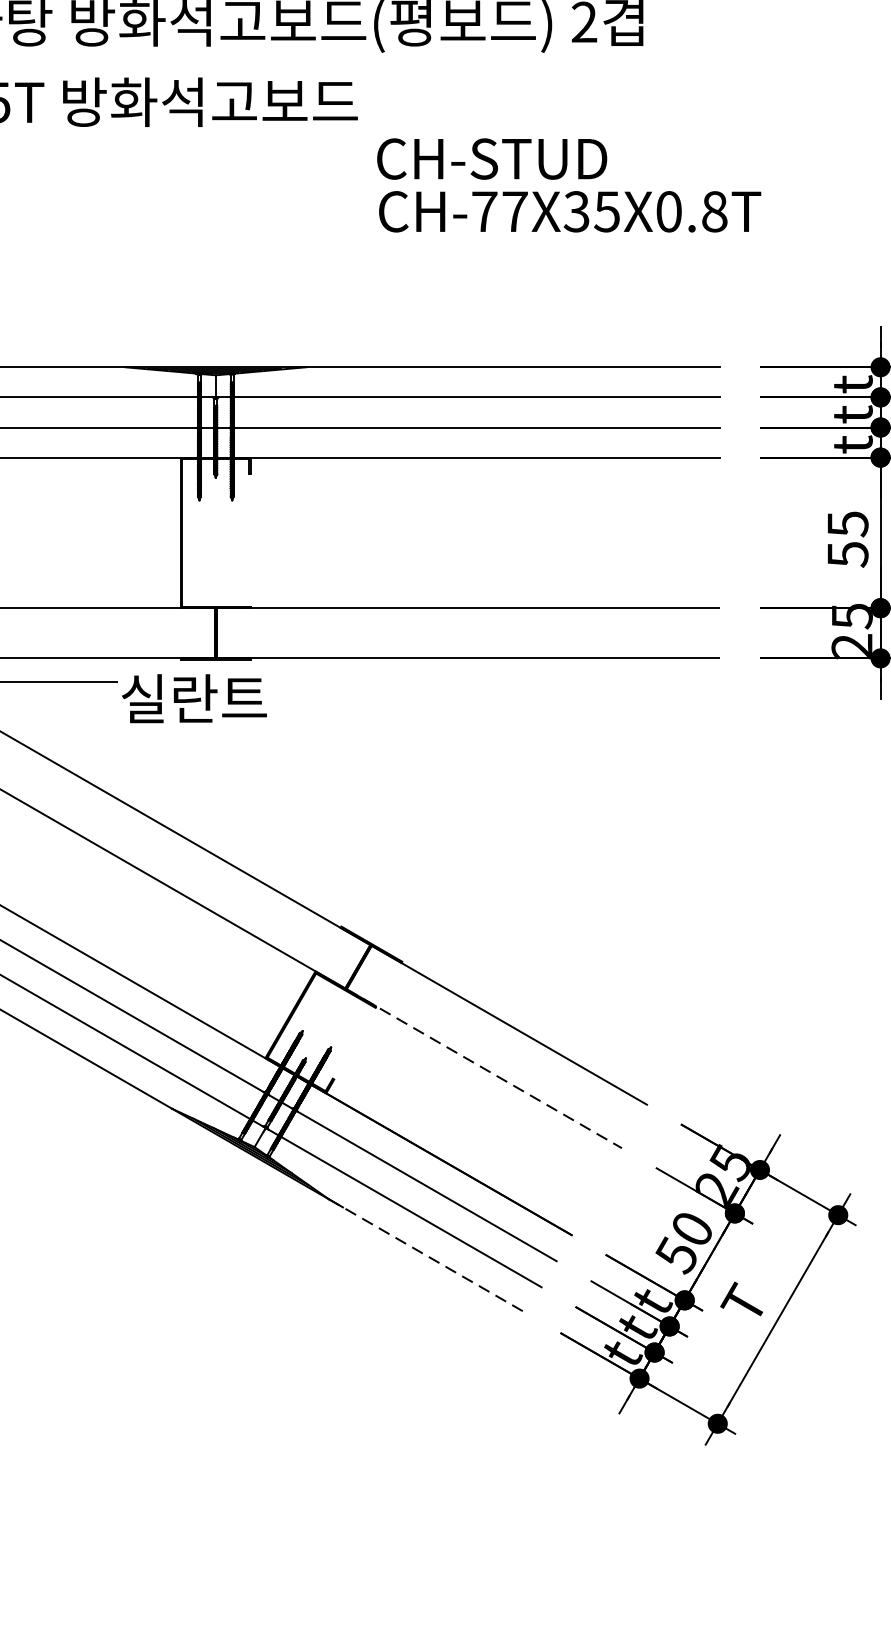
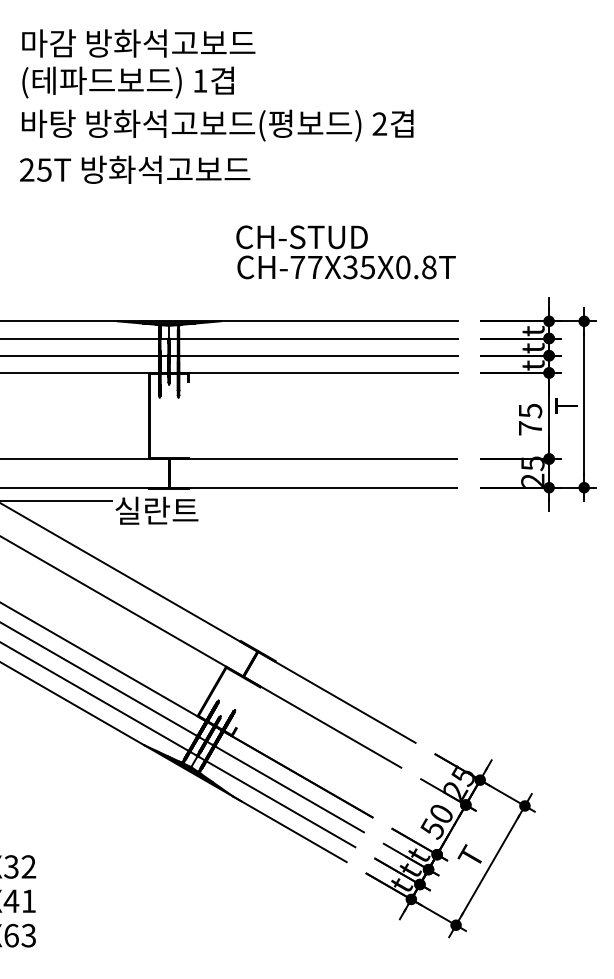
text: (568, 185) -> (345, 252), moved
text: (848, 554) -> (530, 428), 55 -> 75
line: (484, 1069) -> (322, 722), dashed -> solid
line: (428, 1256) -> (290, 829), dashed -> solid

